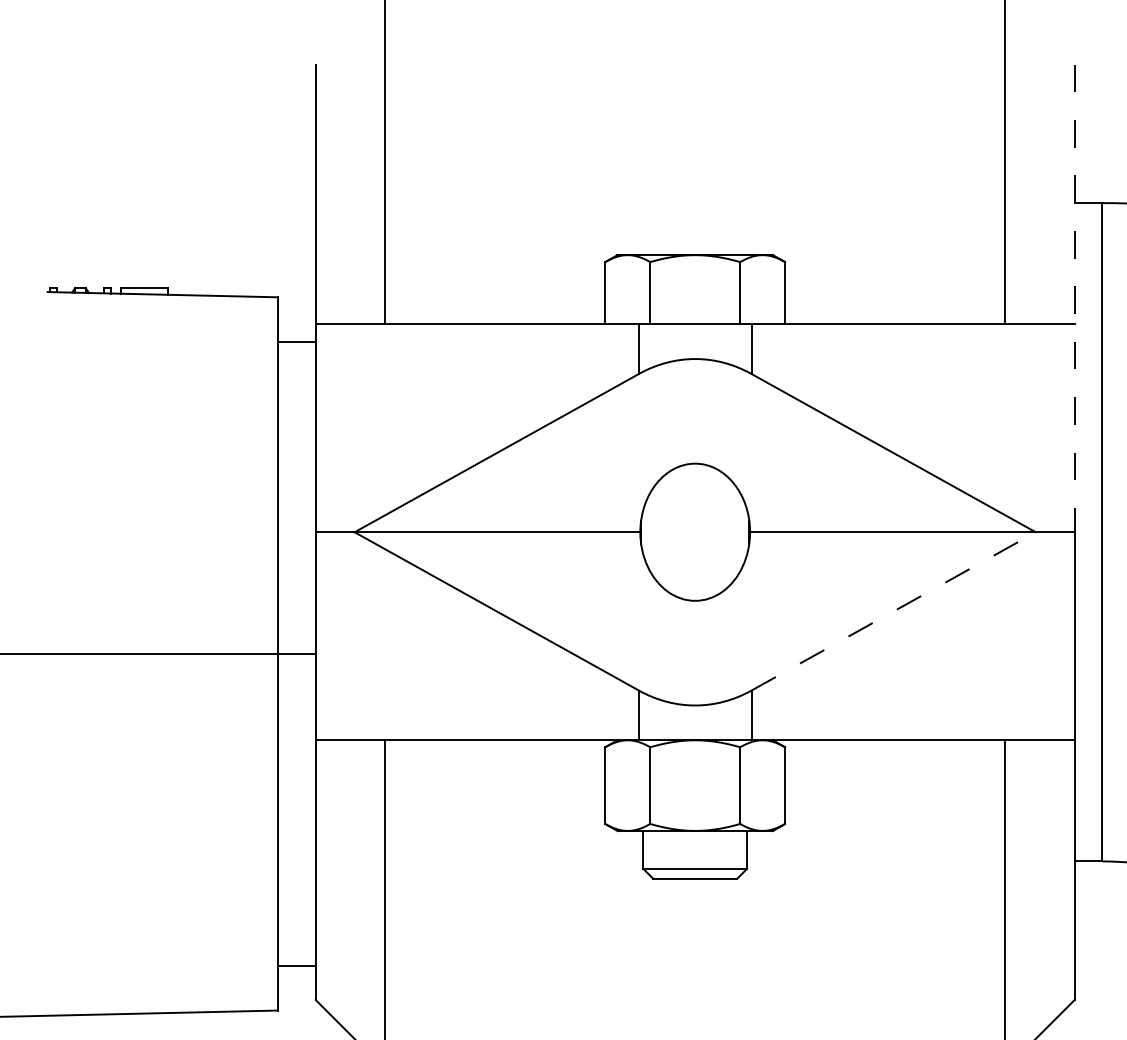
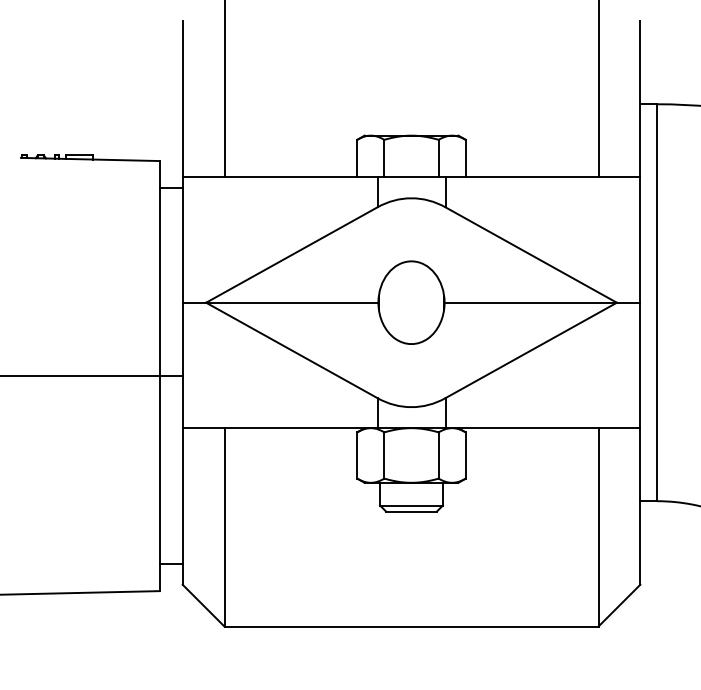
line: (1074, 299) -> (640, 162), dashed -> solid
line: (894, 611) -> (531, 350), dashed -> solid

